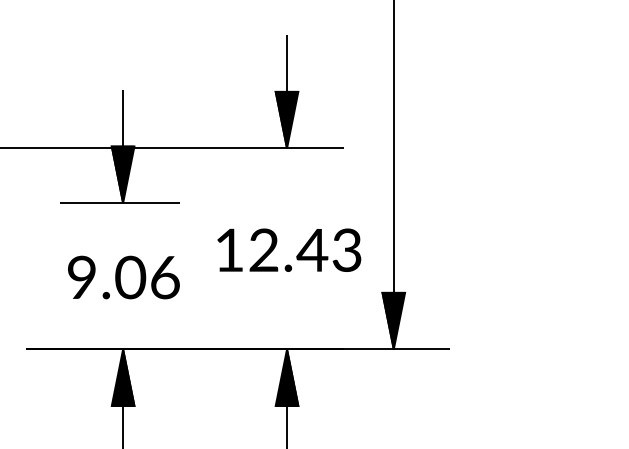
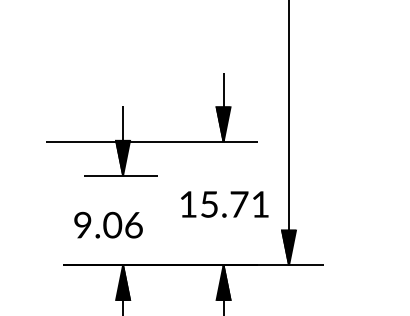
text: (304, 250) -> (234, 204), 12.43 -> 15.71
text: (123, 276) -> (108, 224), moved

